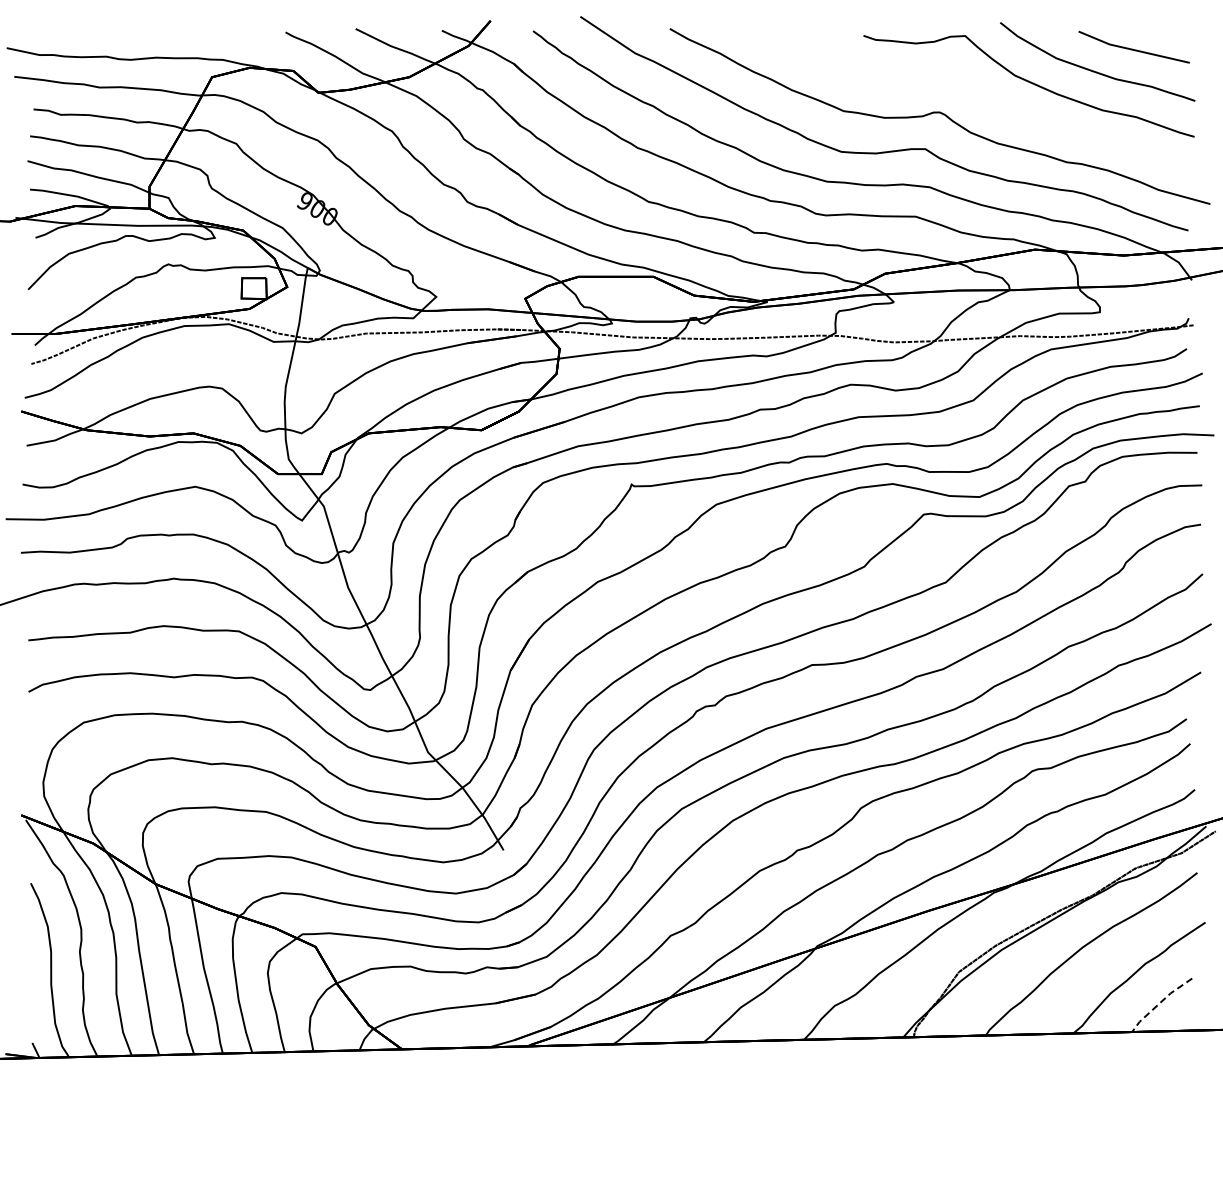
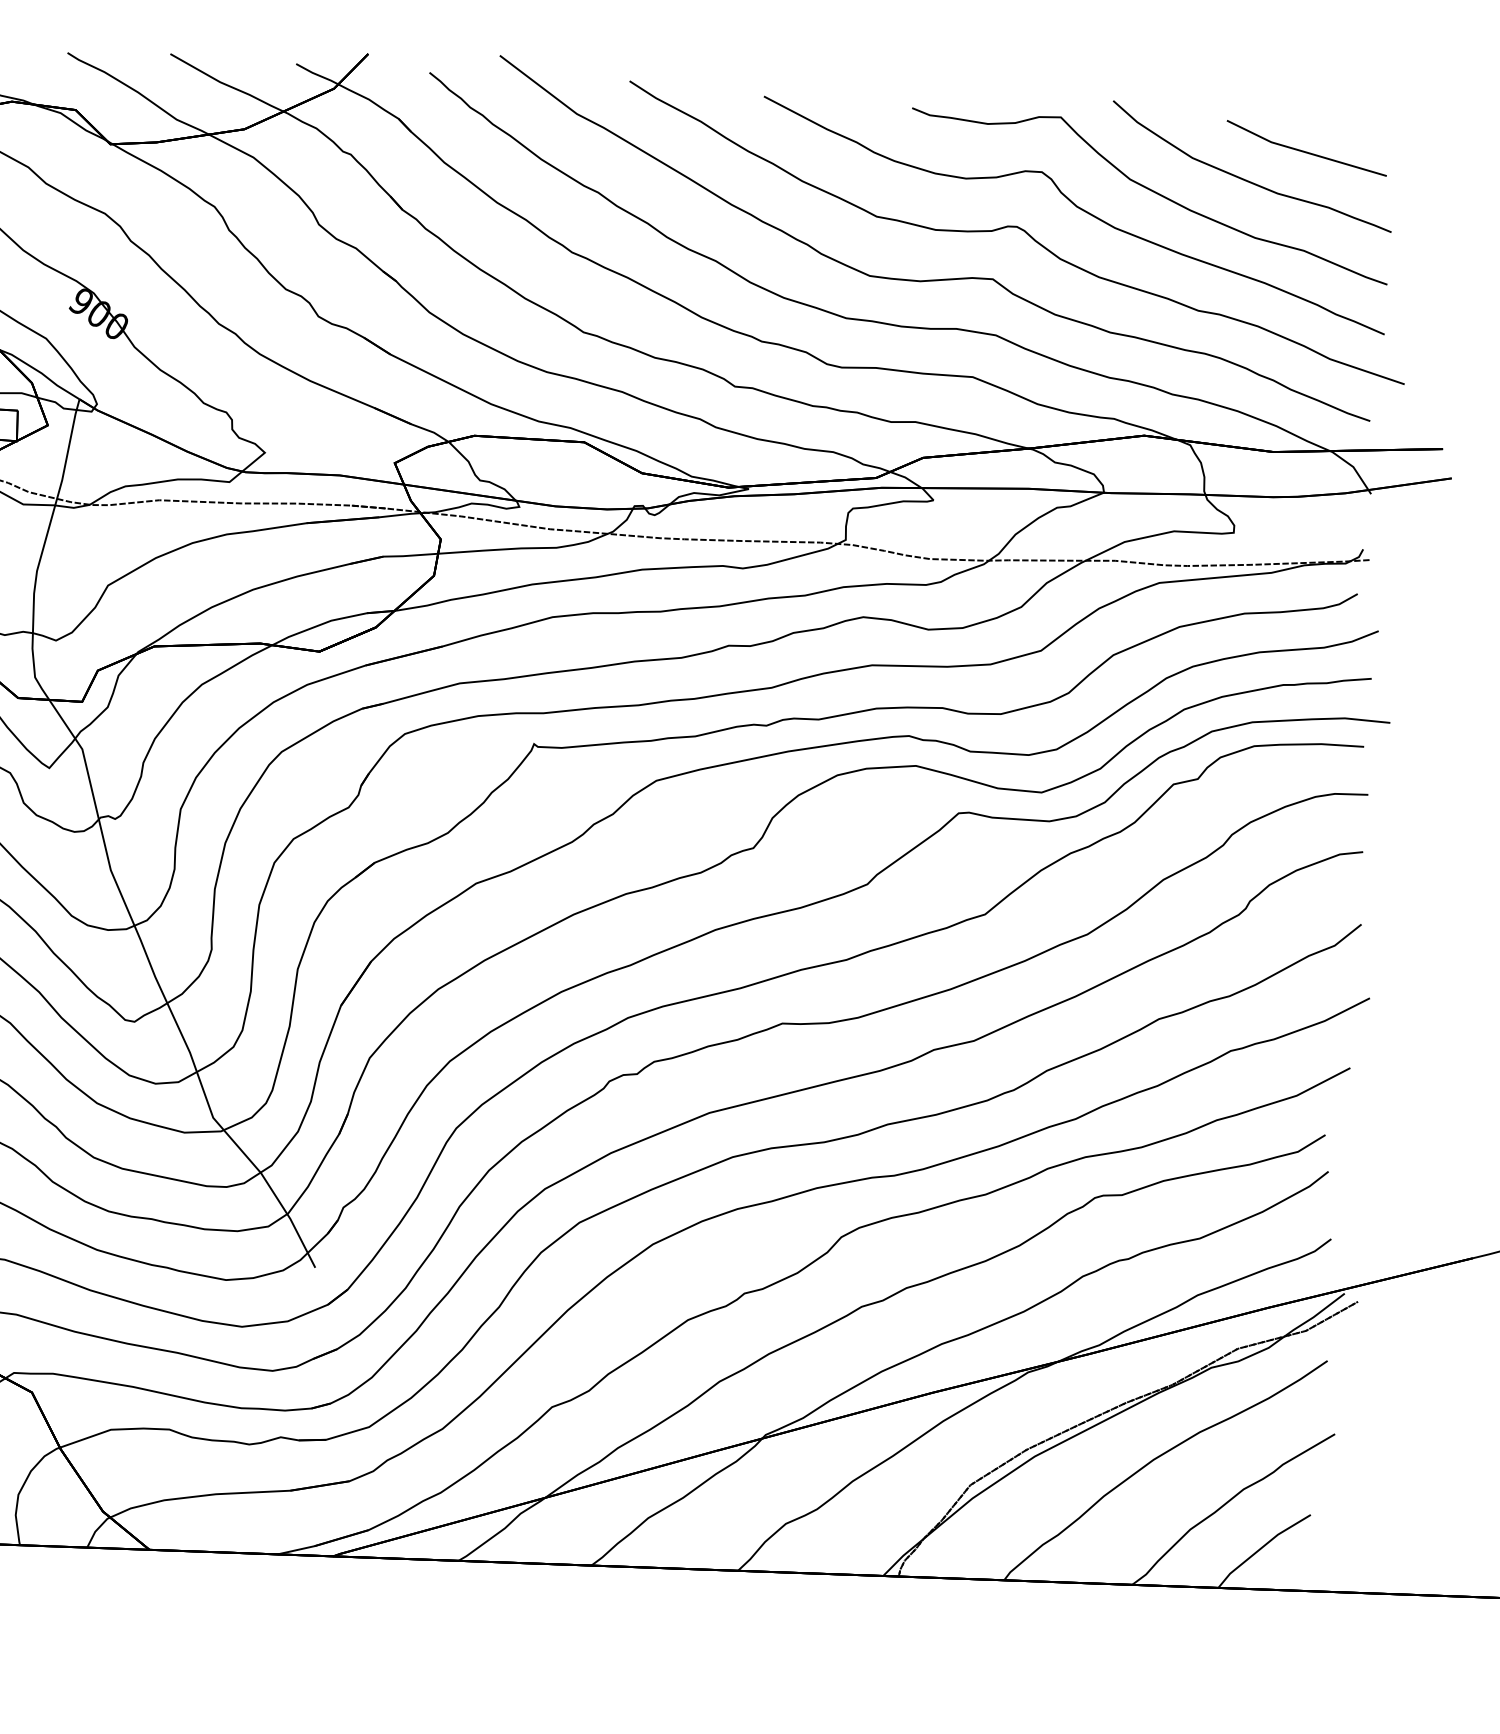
curve: (979, 97) -> (1076, 208), added
line: (1159, 1003) -> (1260, 1548), dashed -> solid

